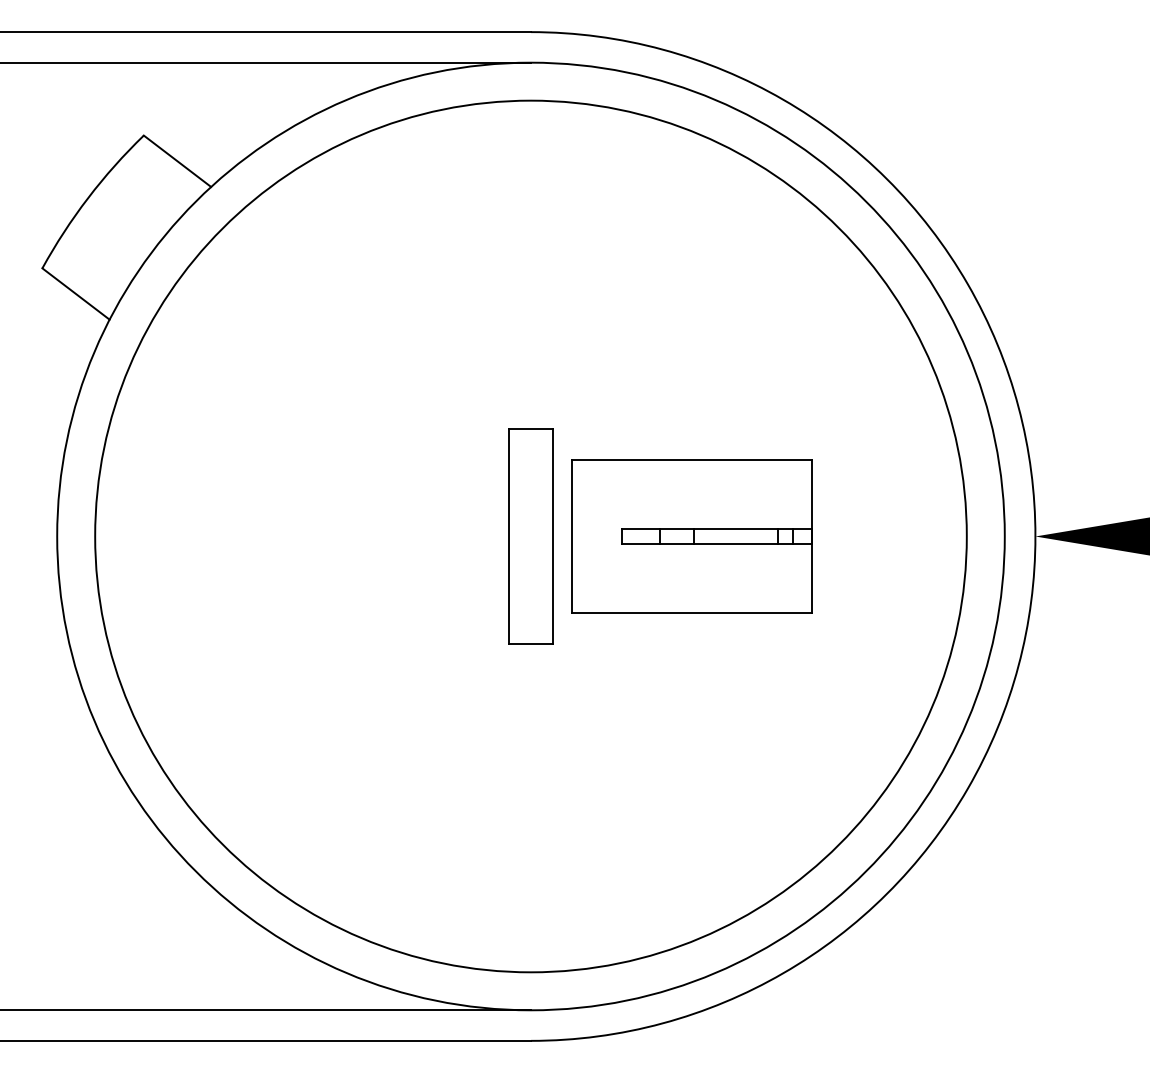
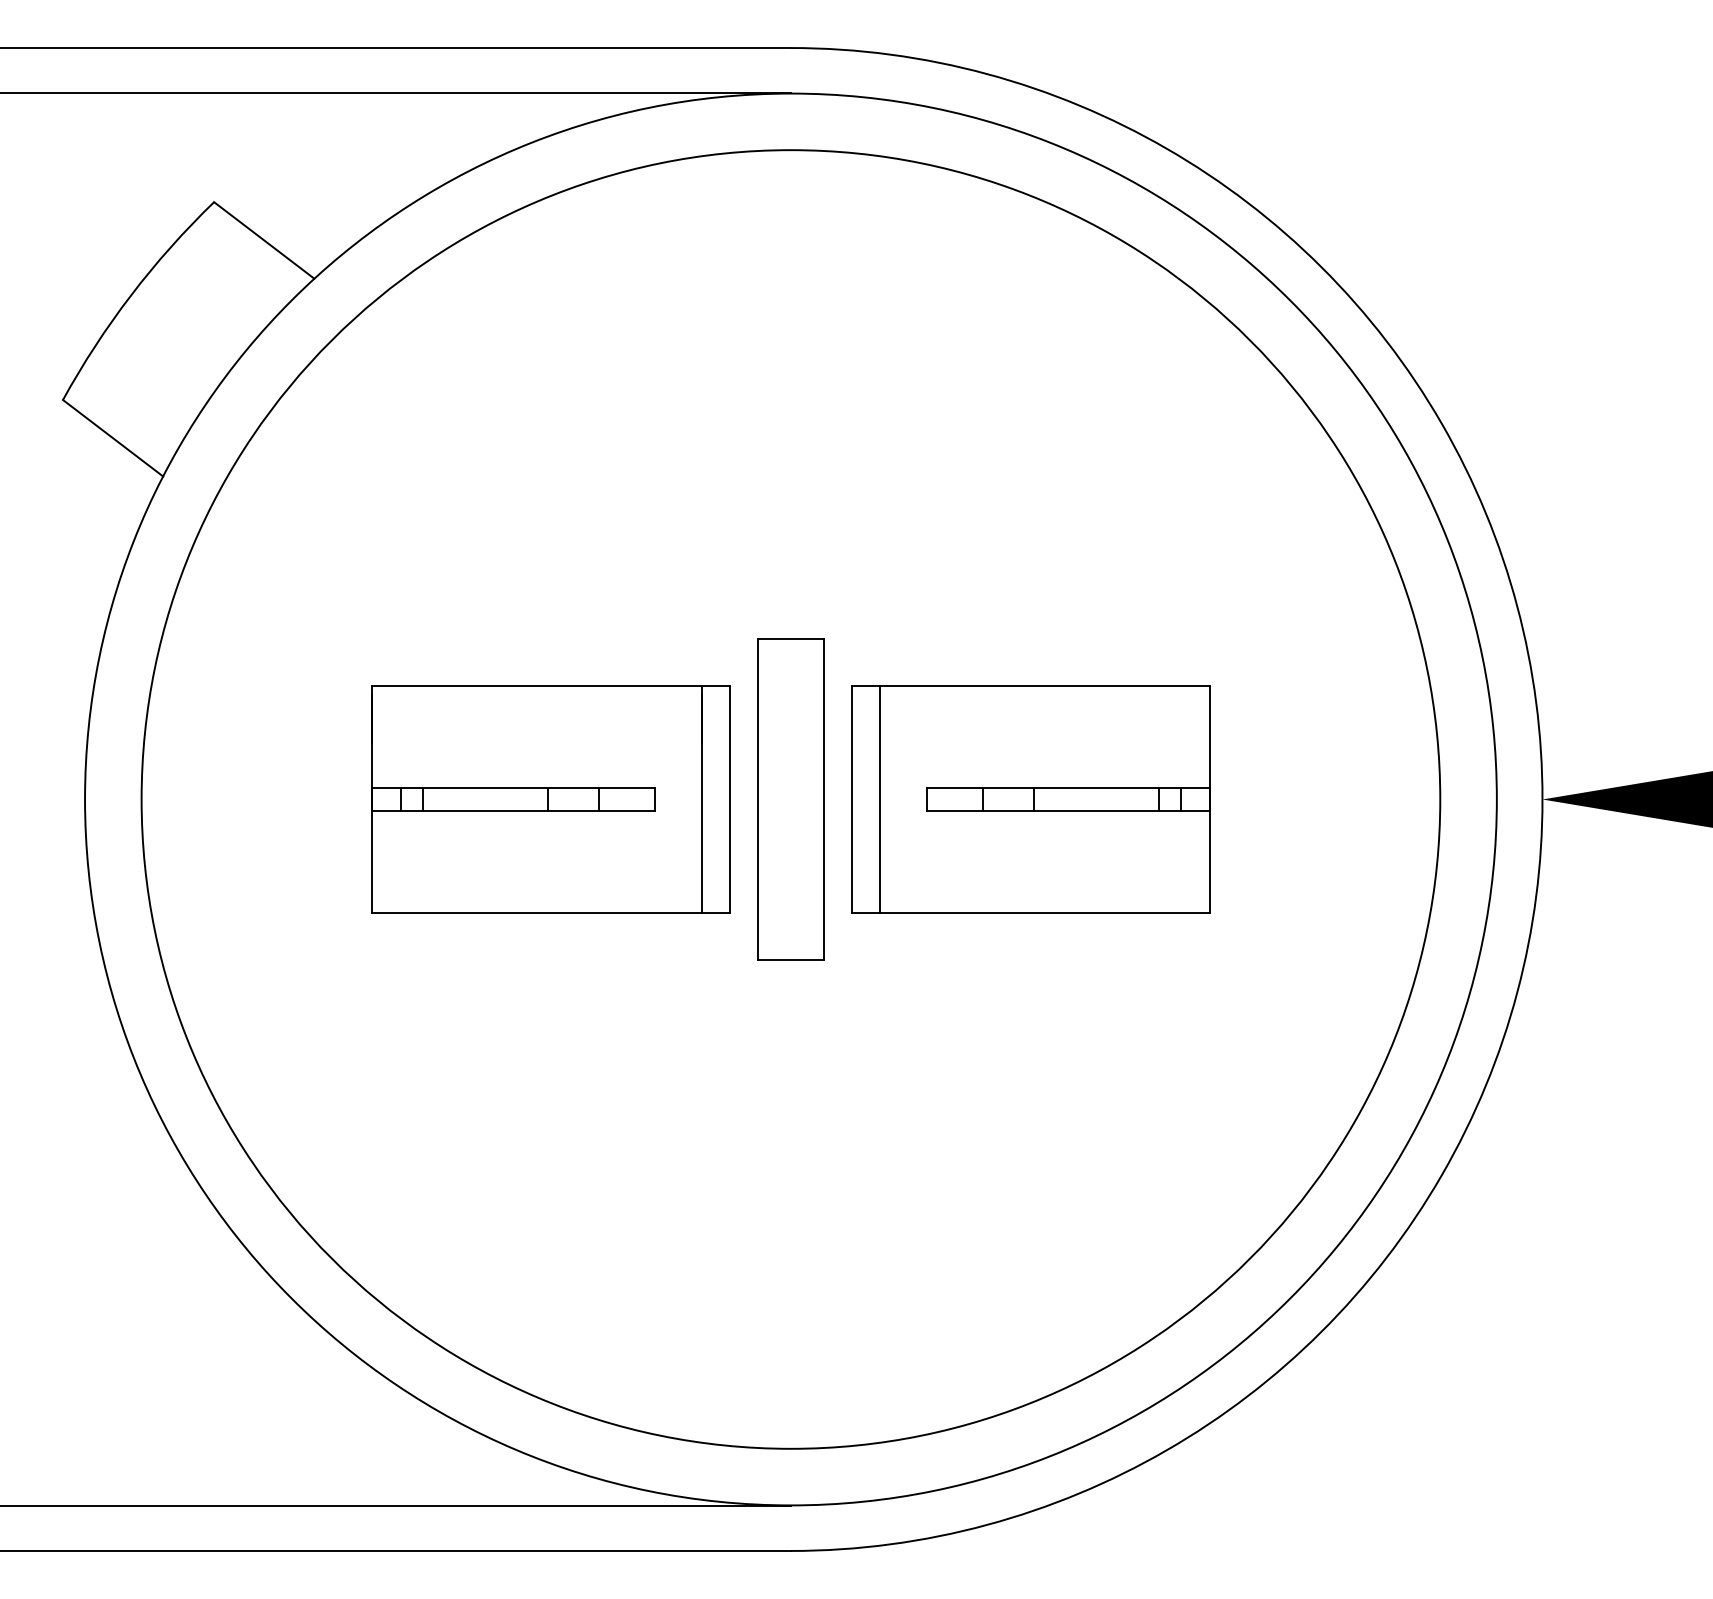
part: (369, 536) -> (550, 799), added
line: (590, 536) -> (879, 799), added

